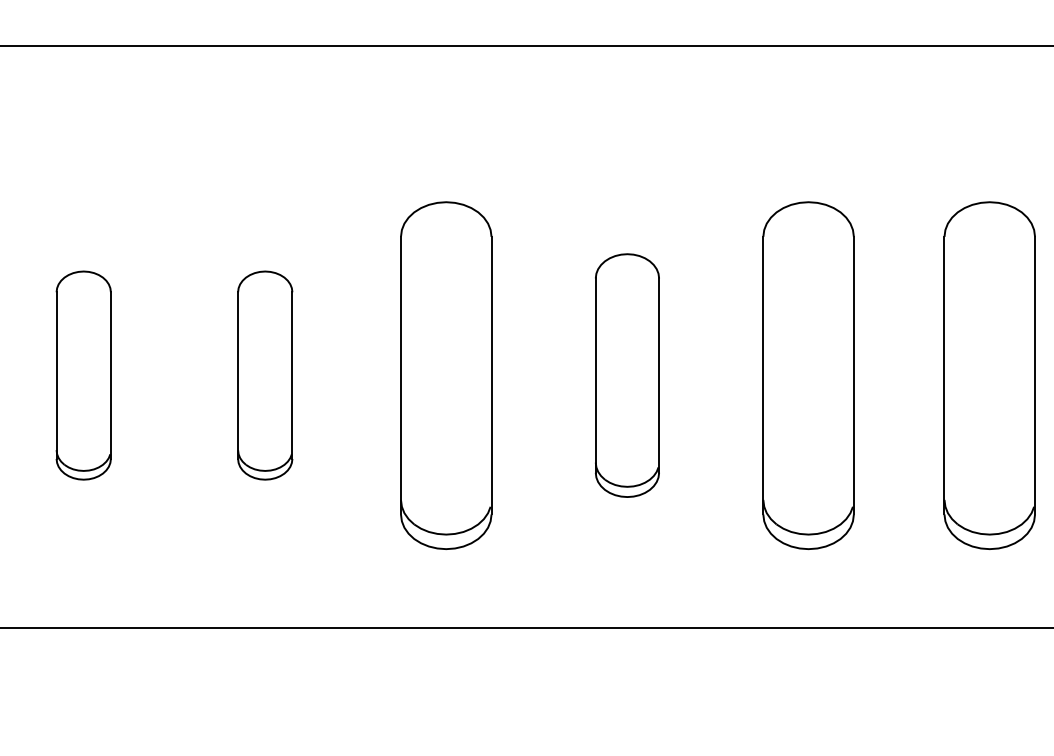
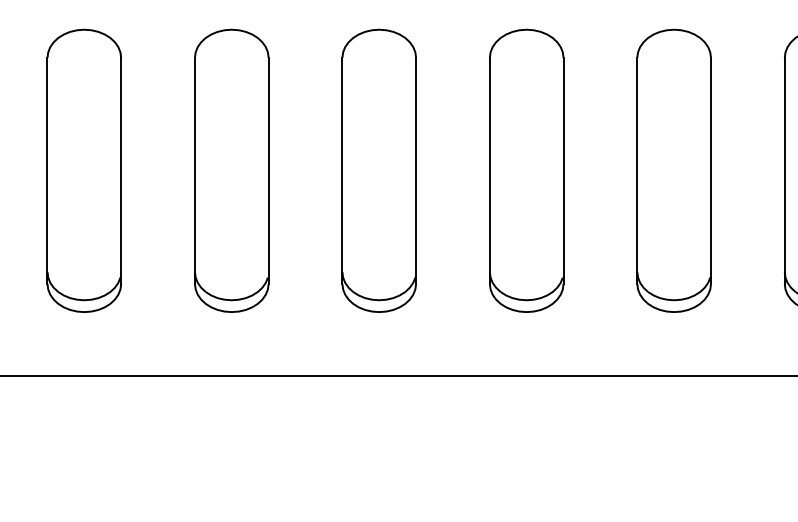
part: (83, 375) -> (83, 170), size x1.67
part: (265, 375) -> (232, 170), size x1.67
part: (627, 375) -> (526, 170), size x1.43

